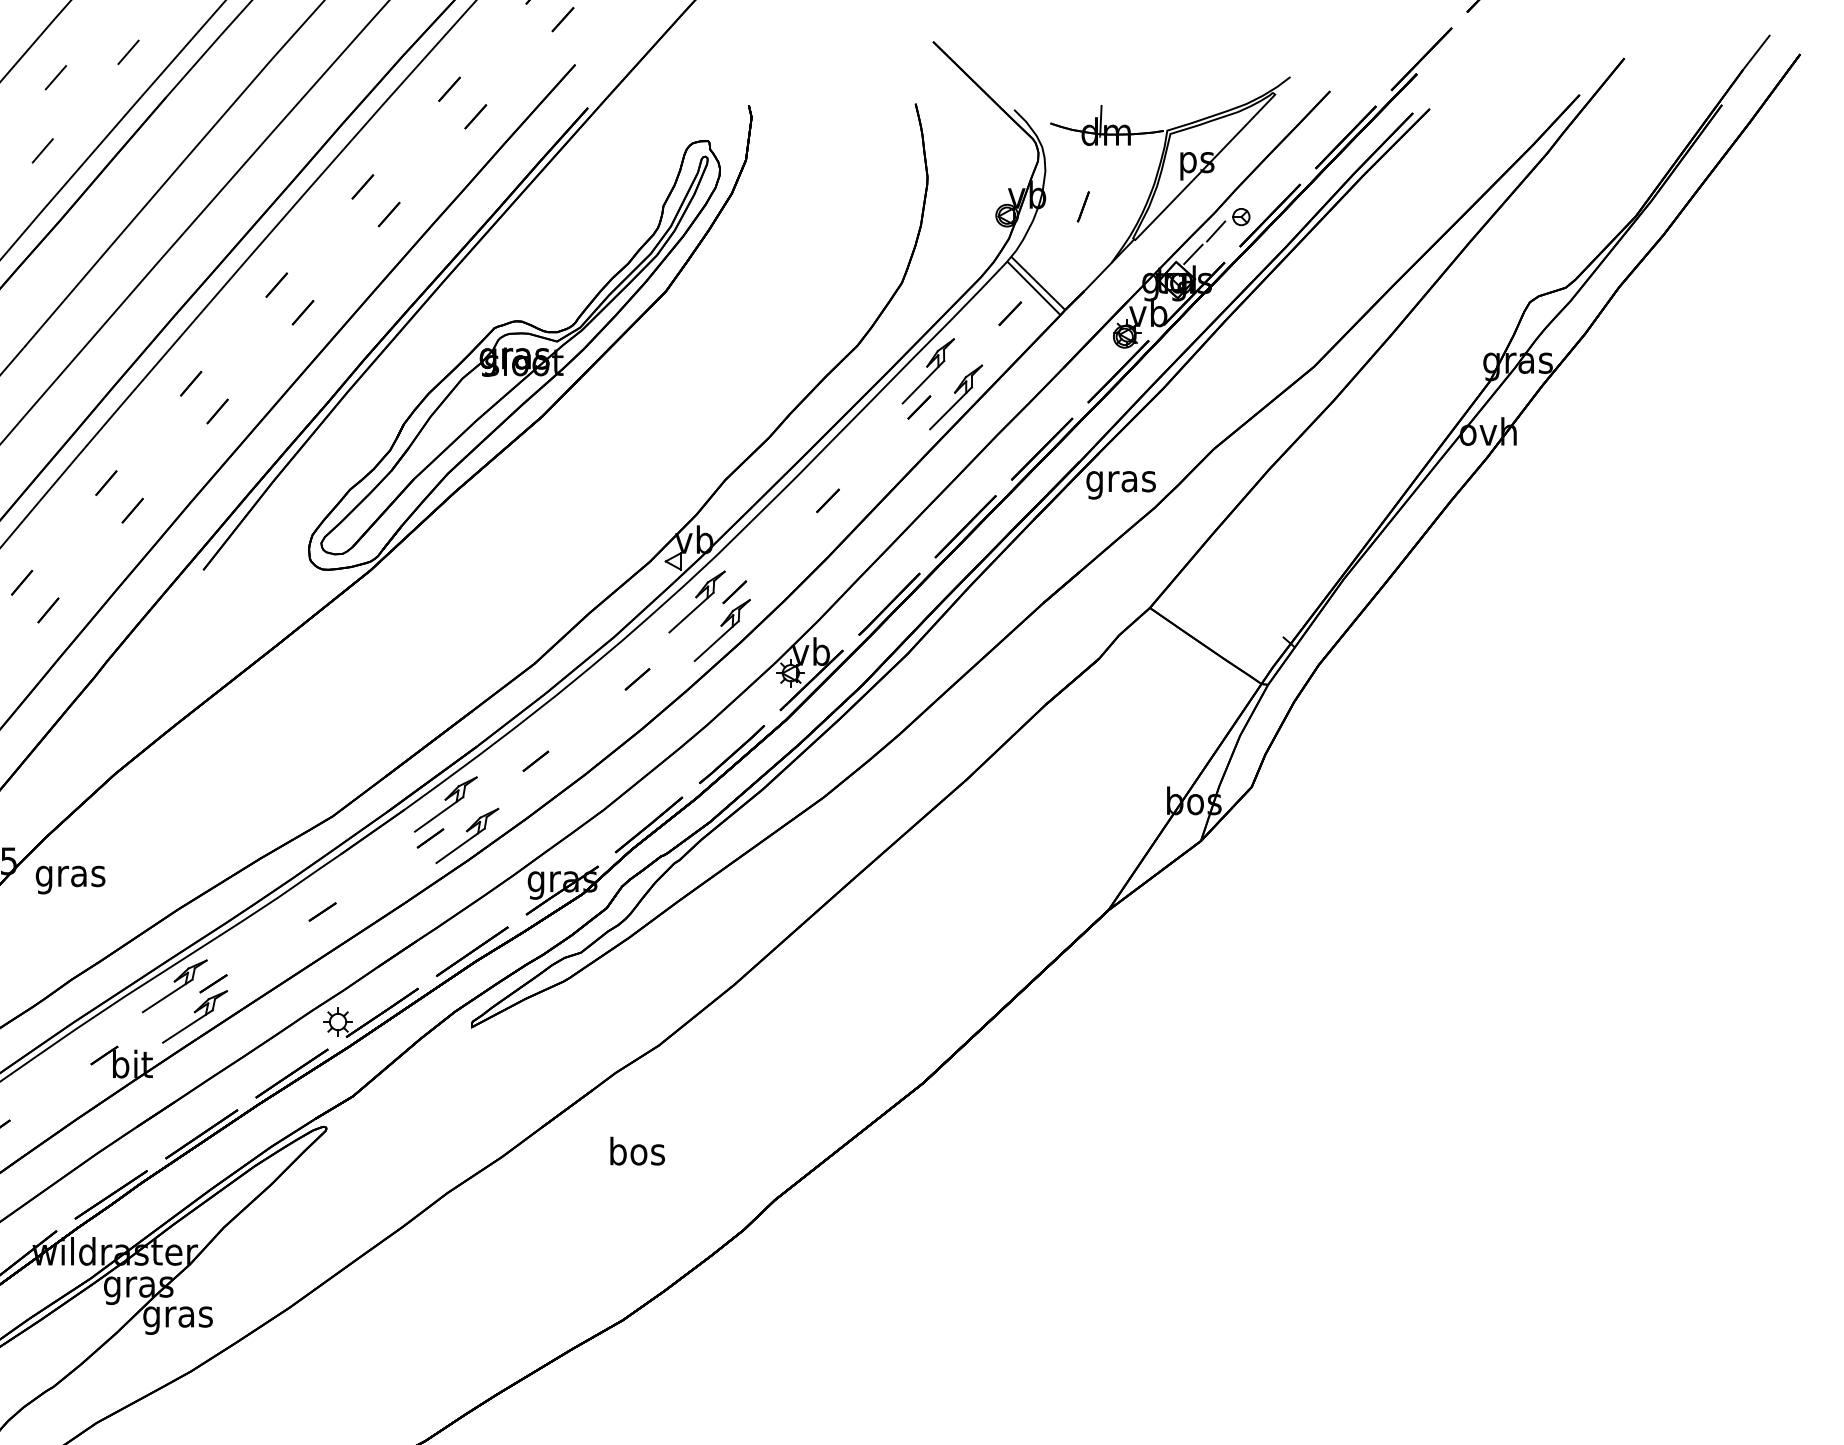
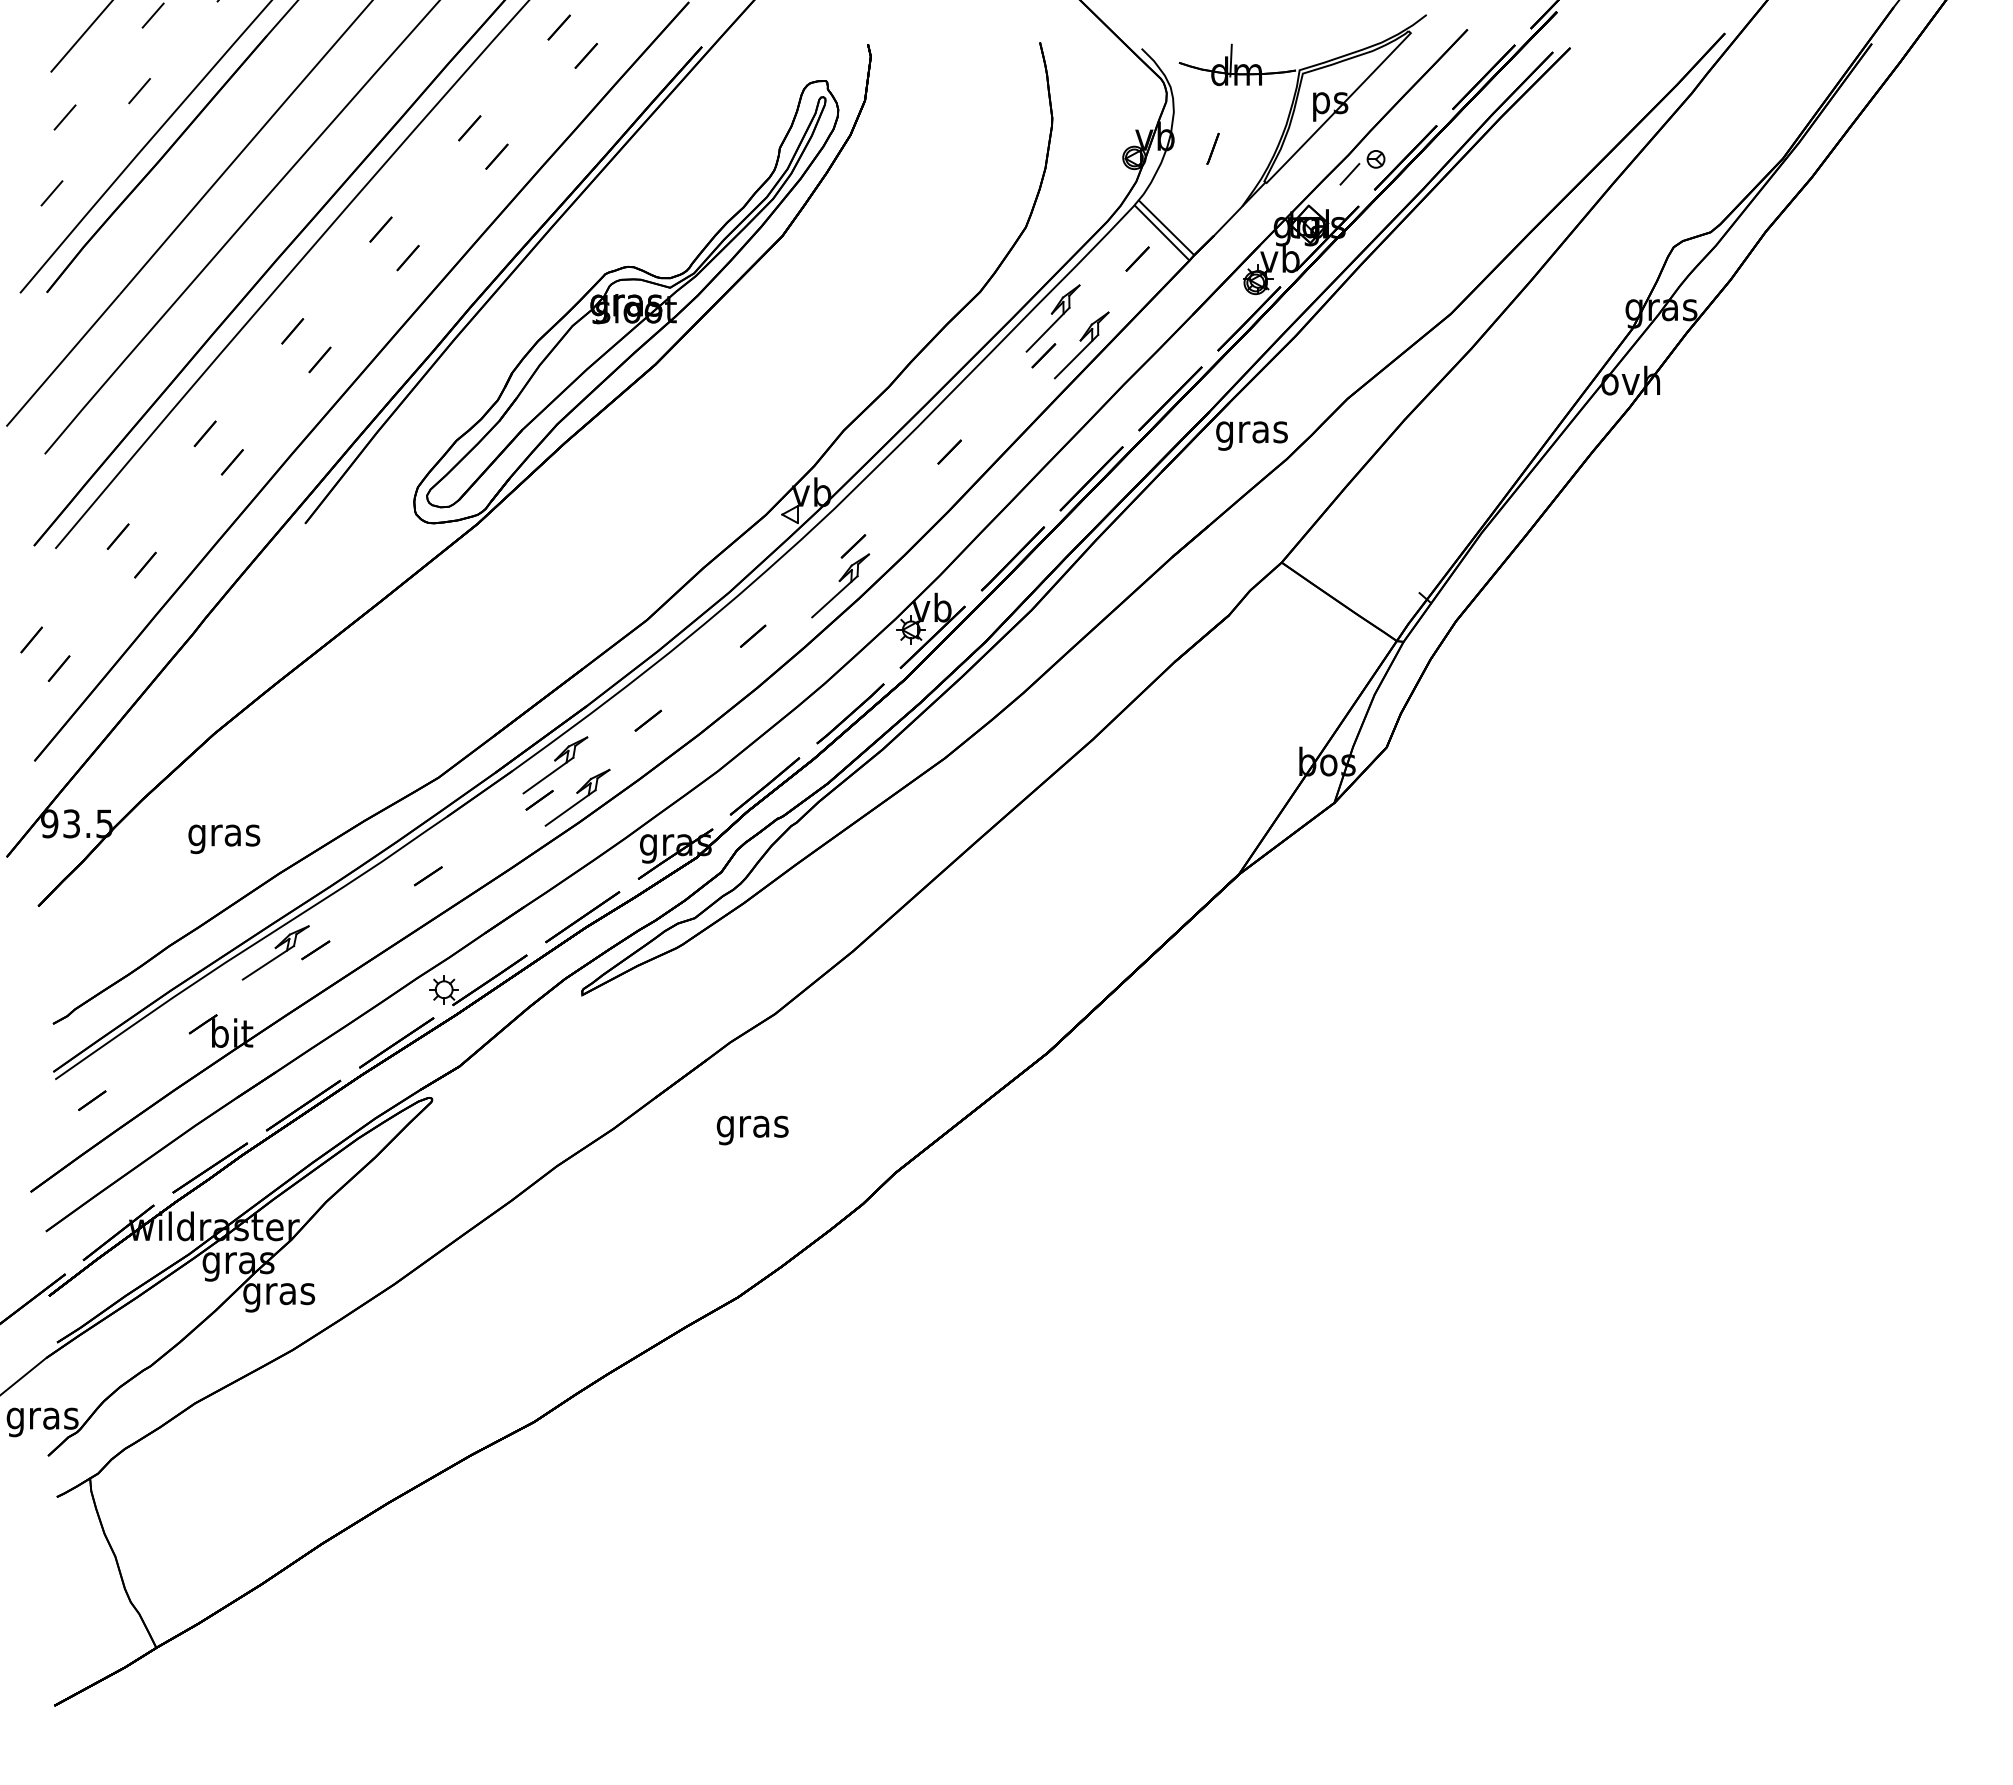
line: (1193, 254) -> (1326, 197), removed
part: (697, 602) -> (814, 556), removed
text: (70, 880) -> (224, 839), moved
part: (194, 1016) -> (296, 984), removed
text: (636, 1154) -> (752, 1126), bos -> gras

